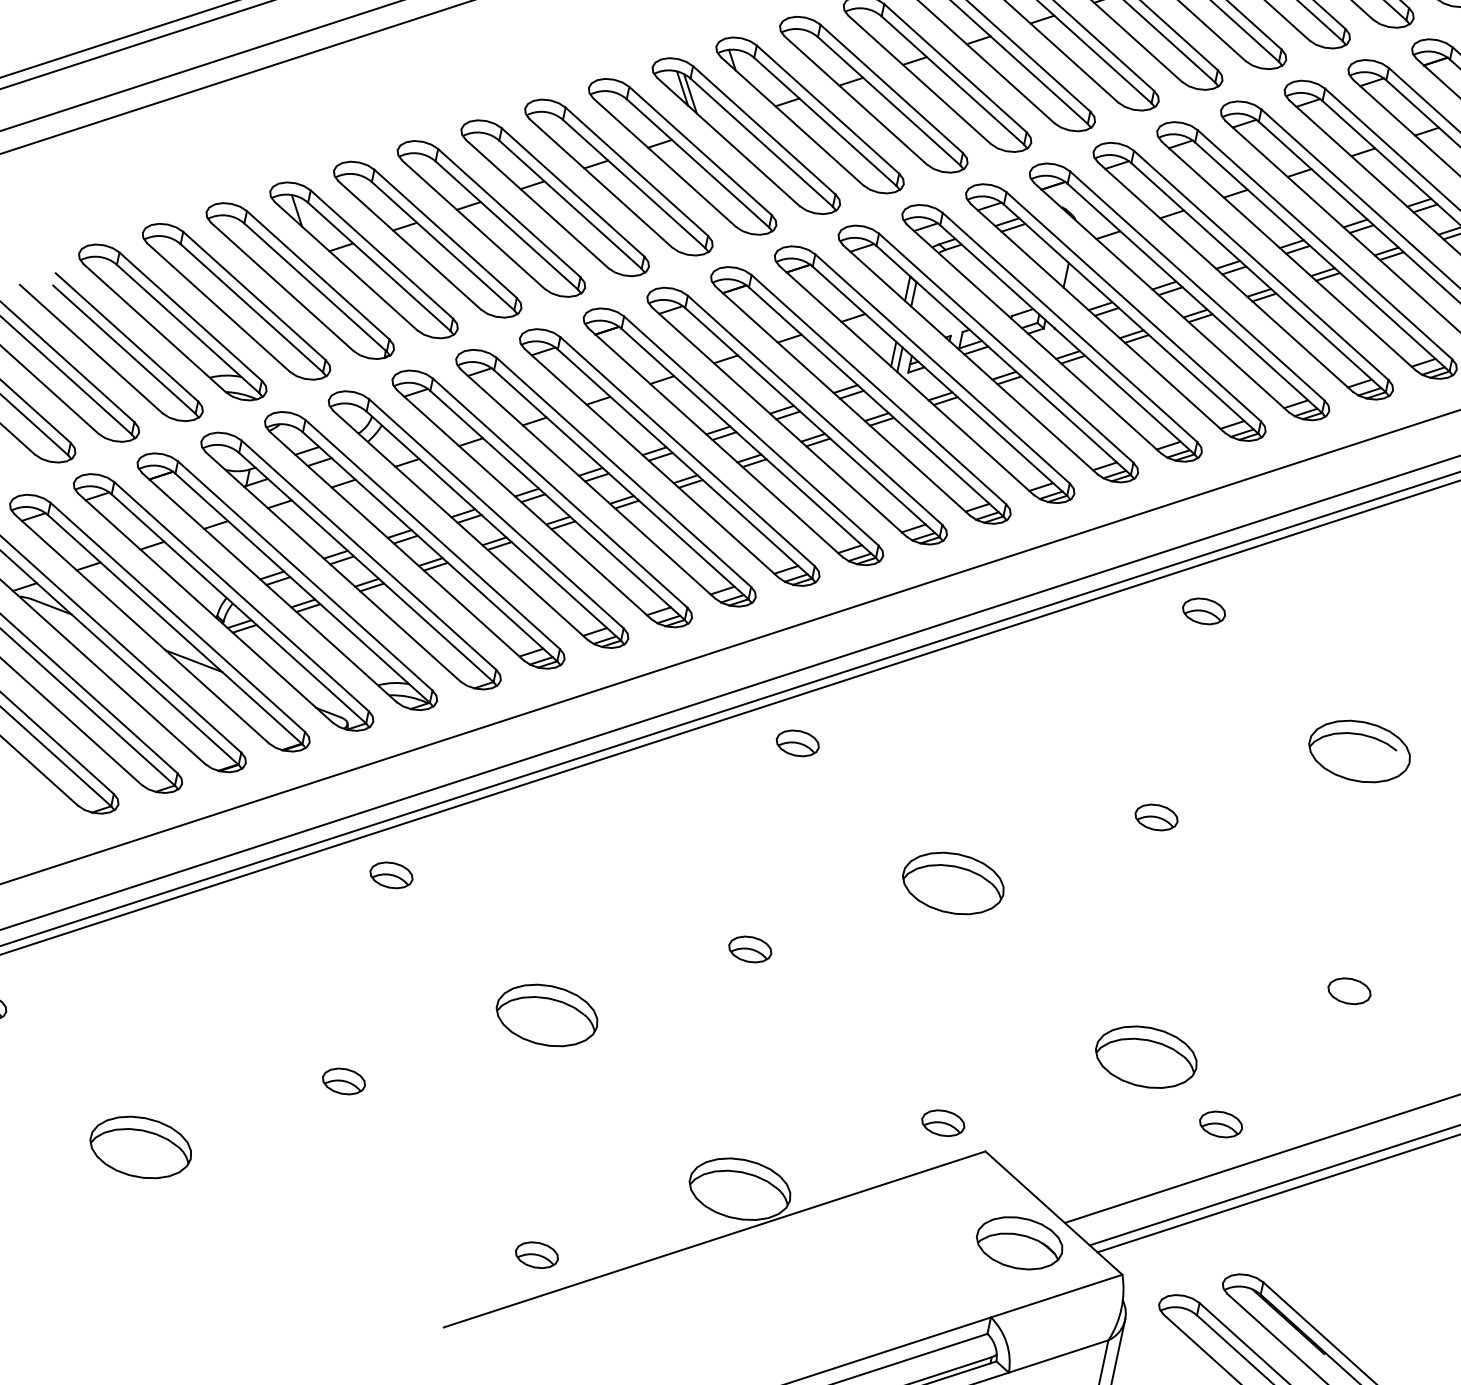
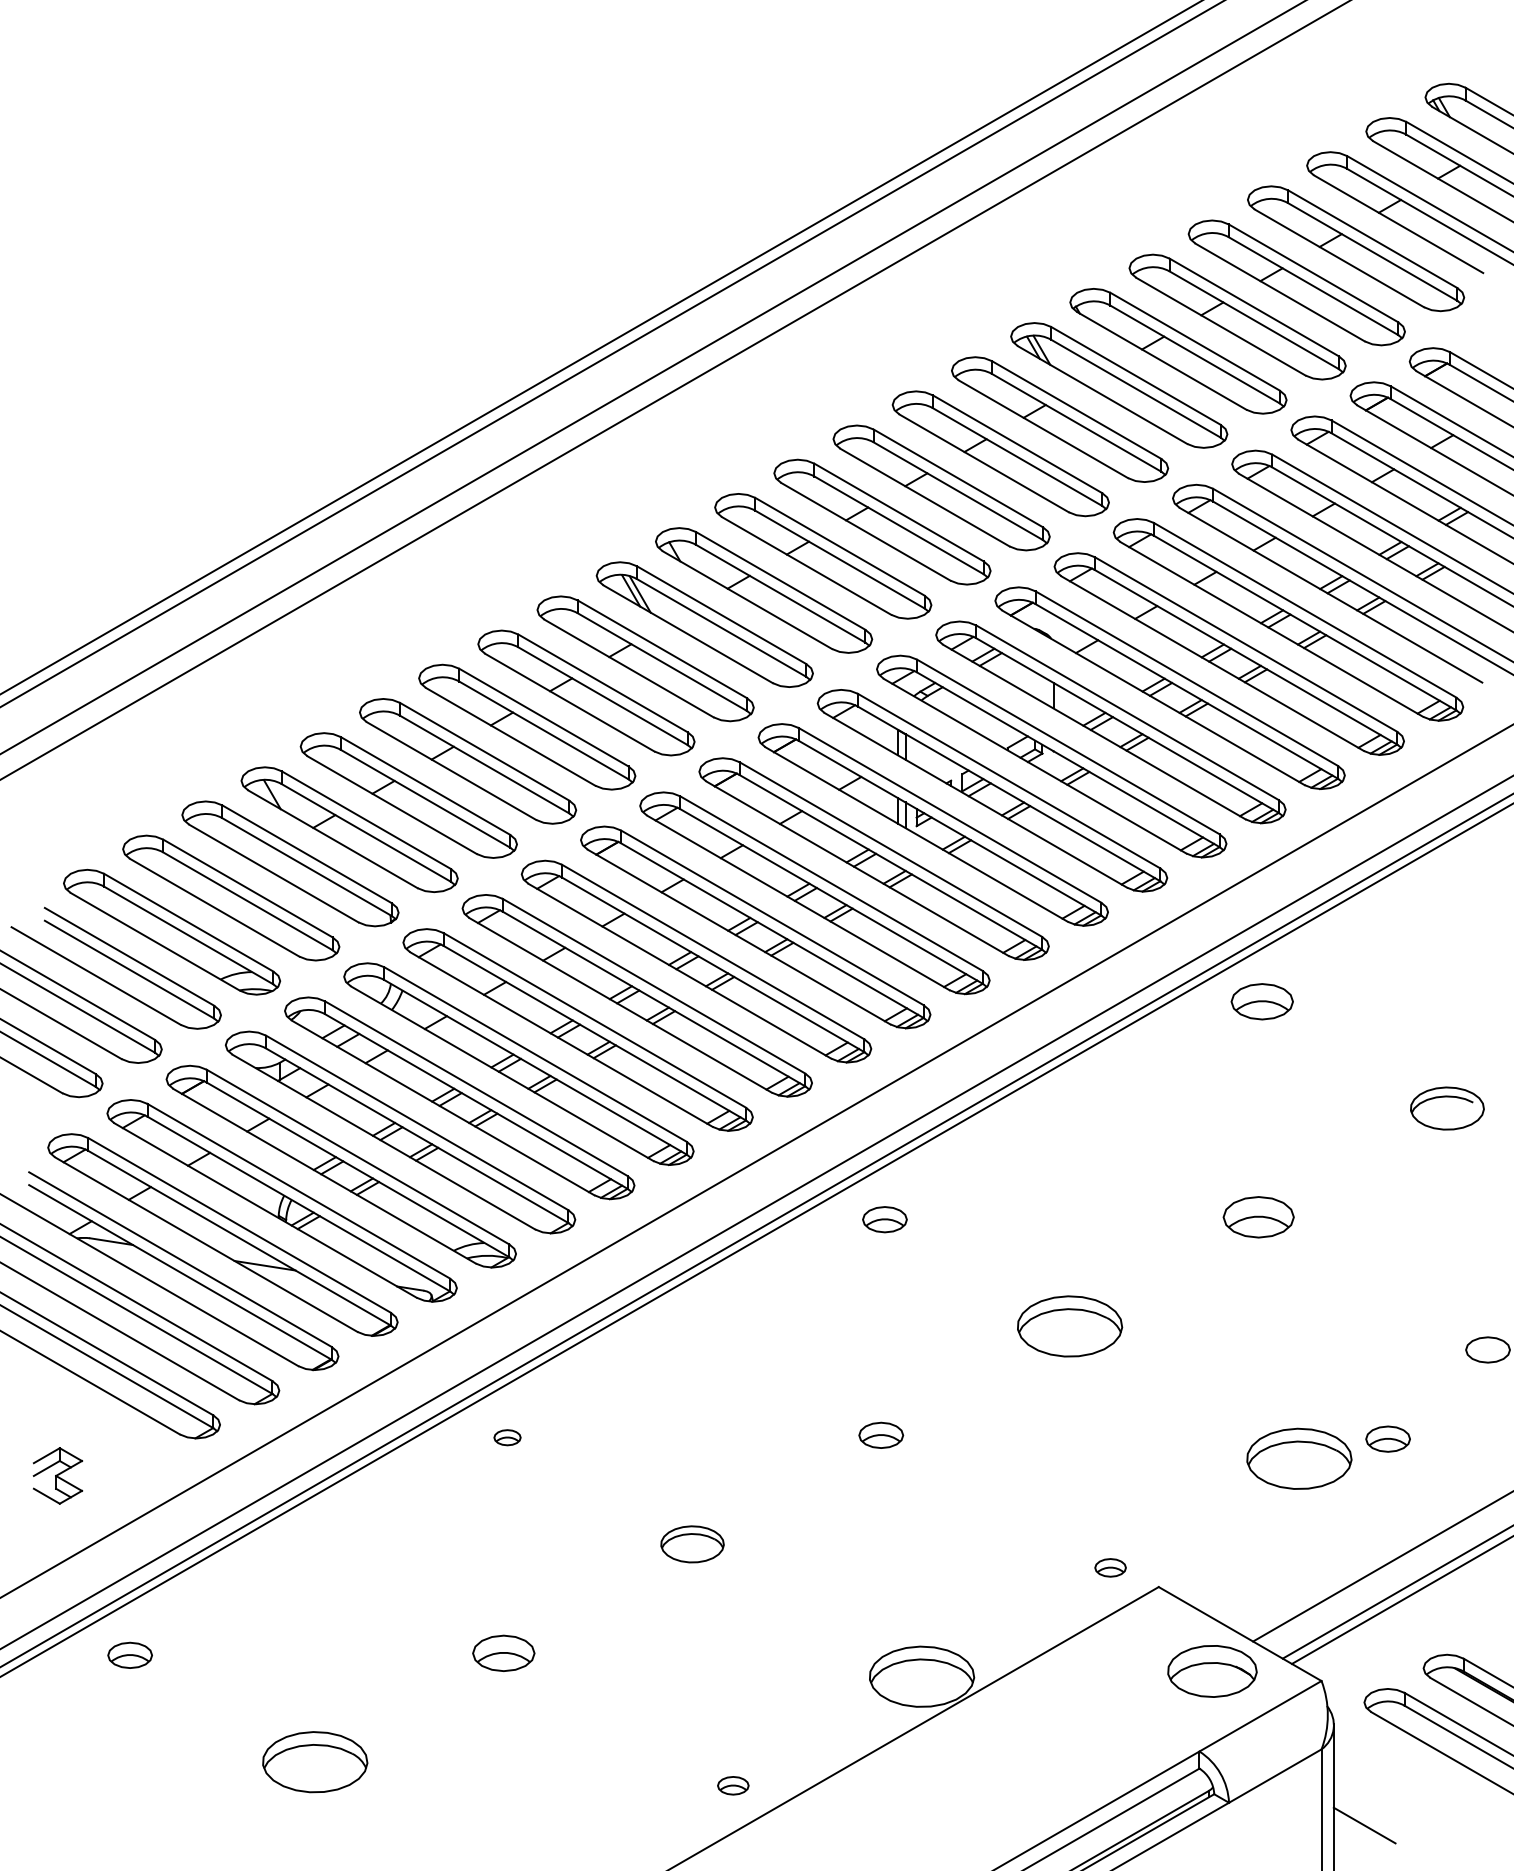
part: (1204, 611) -> (1262, 1001), size x1.4
part: (1359, 751) -> (1447, 1108), size x0.7
part: (1156, 817) -> (1258, 1217), size x1.6
part: (391, 875) -> (507, 1437), size x0.6
part: (547, 1015) -> (692, 1544), size x0.6
part: (343, 1080) -> (503, 1652), size x1.4
part: (943, 1122) -> (1110, 1567), size x0.7
part: (1220, 1123) -> (1387, 1438), moved
part: (537, 1255) -> (733, 1785), size x0.7

